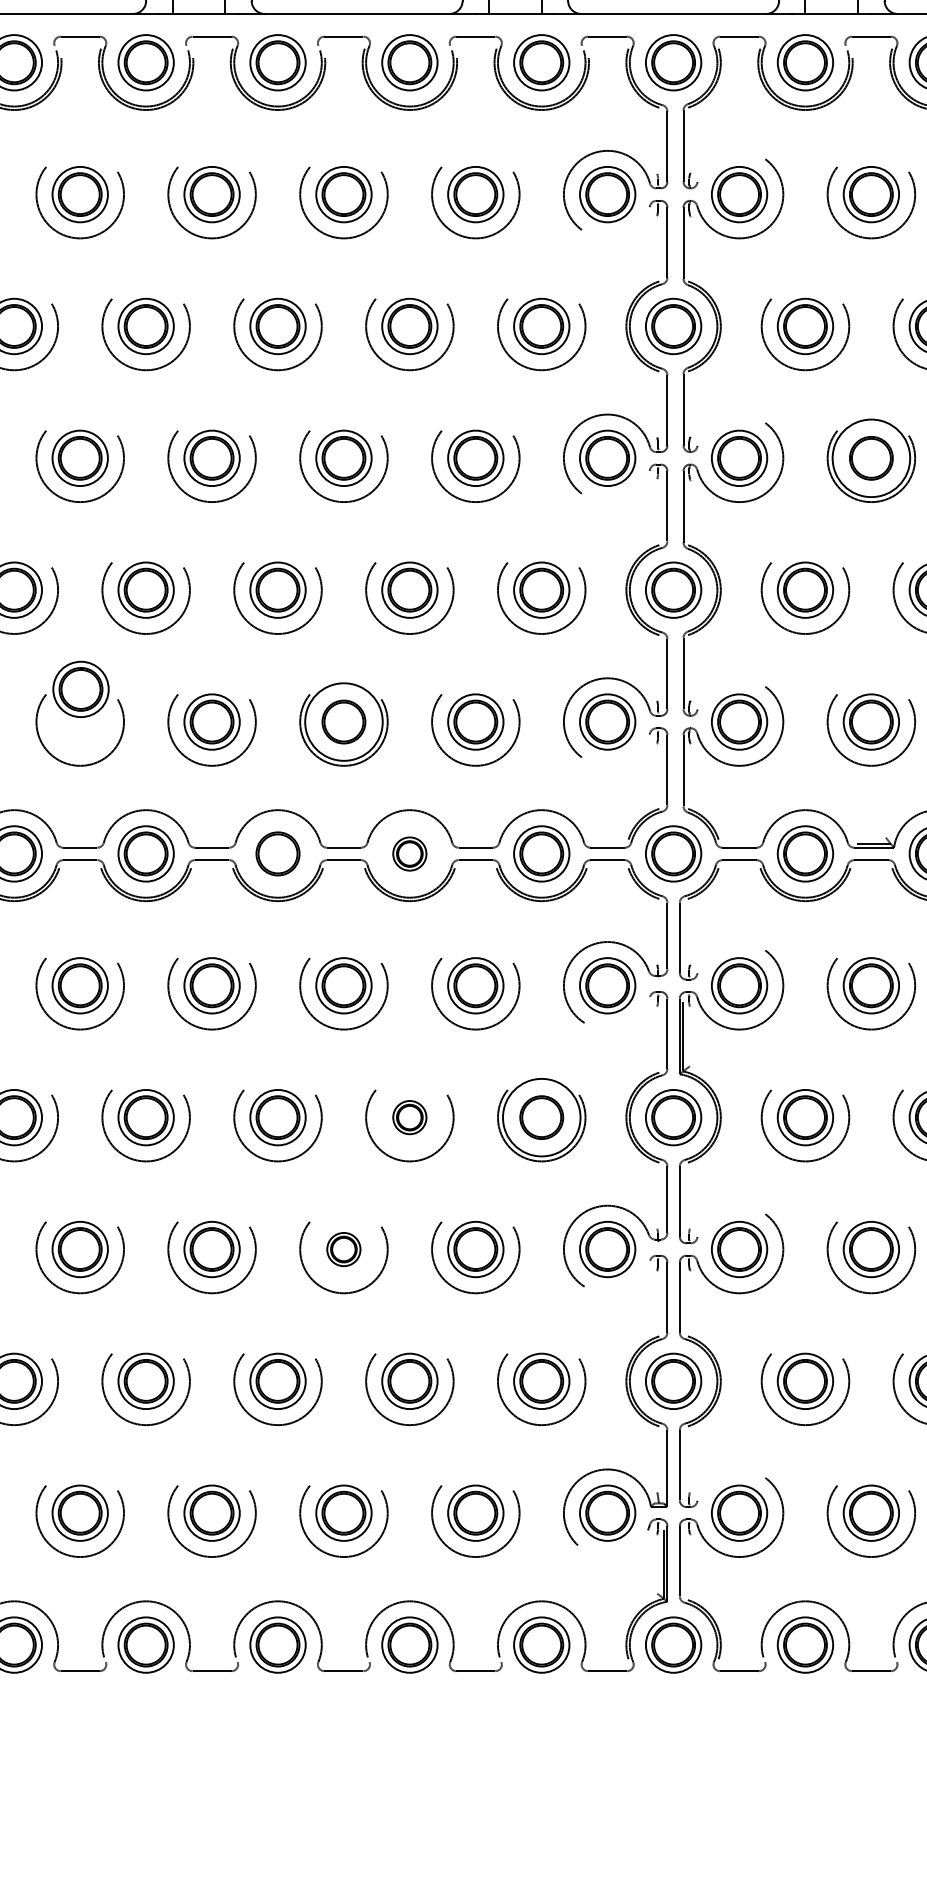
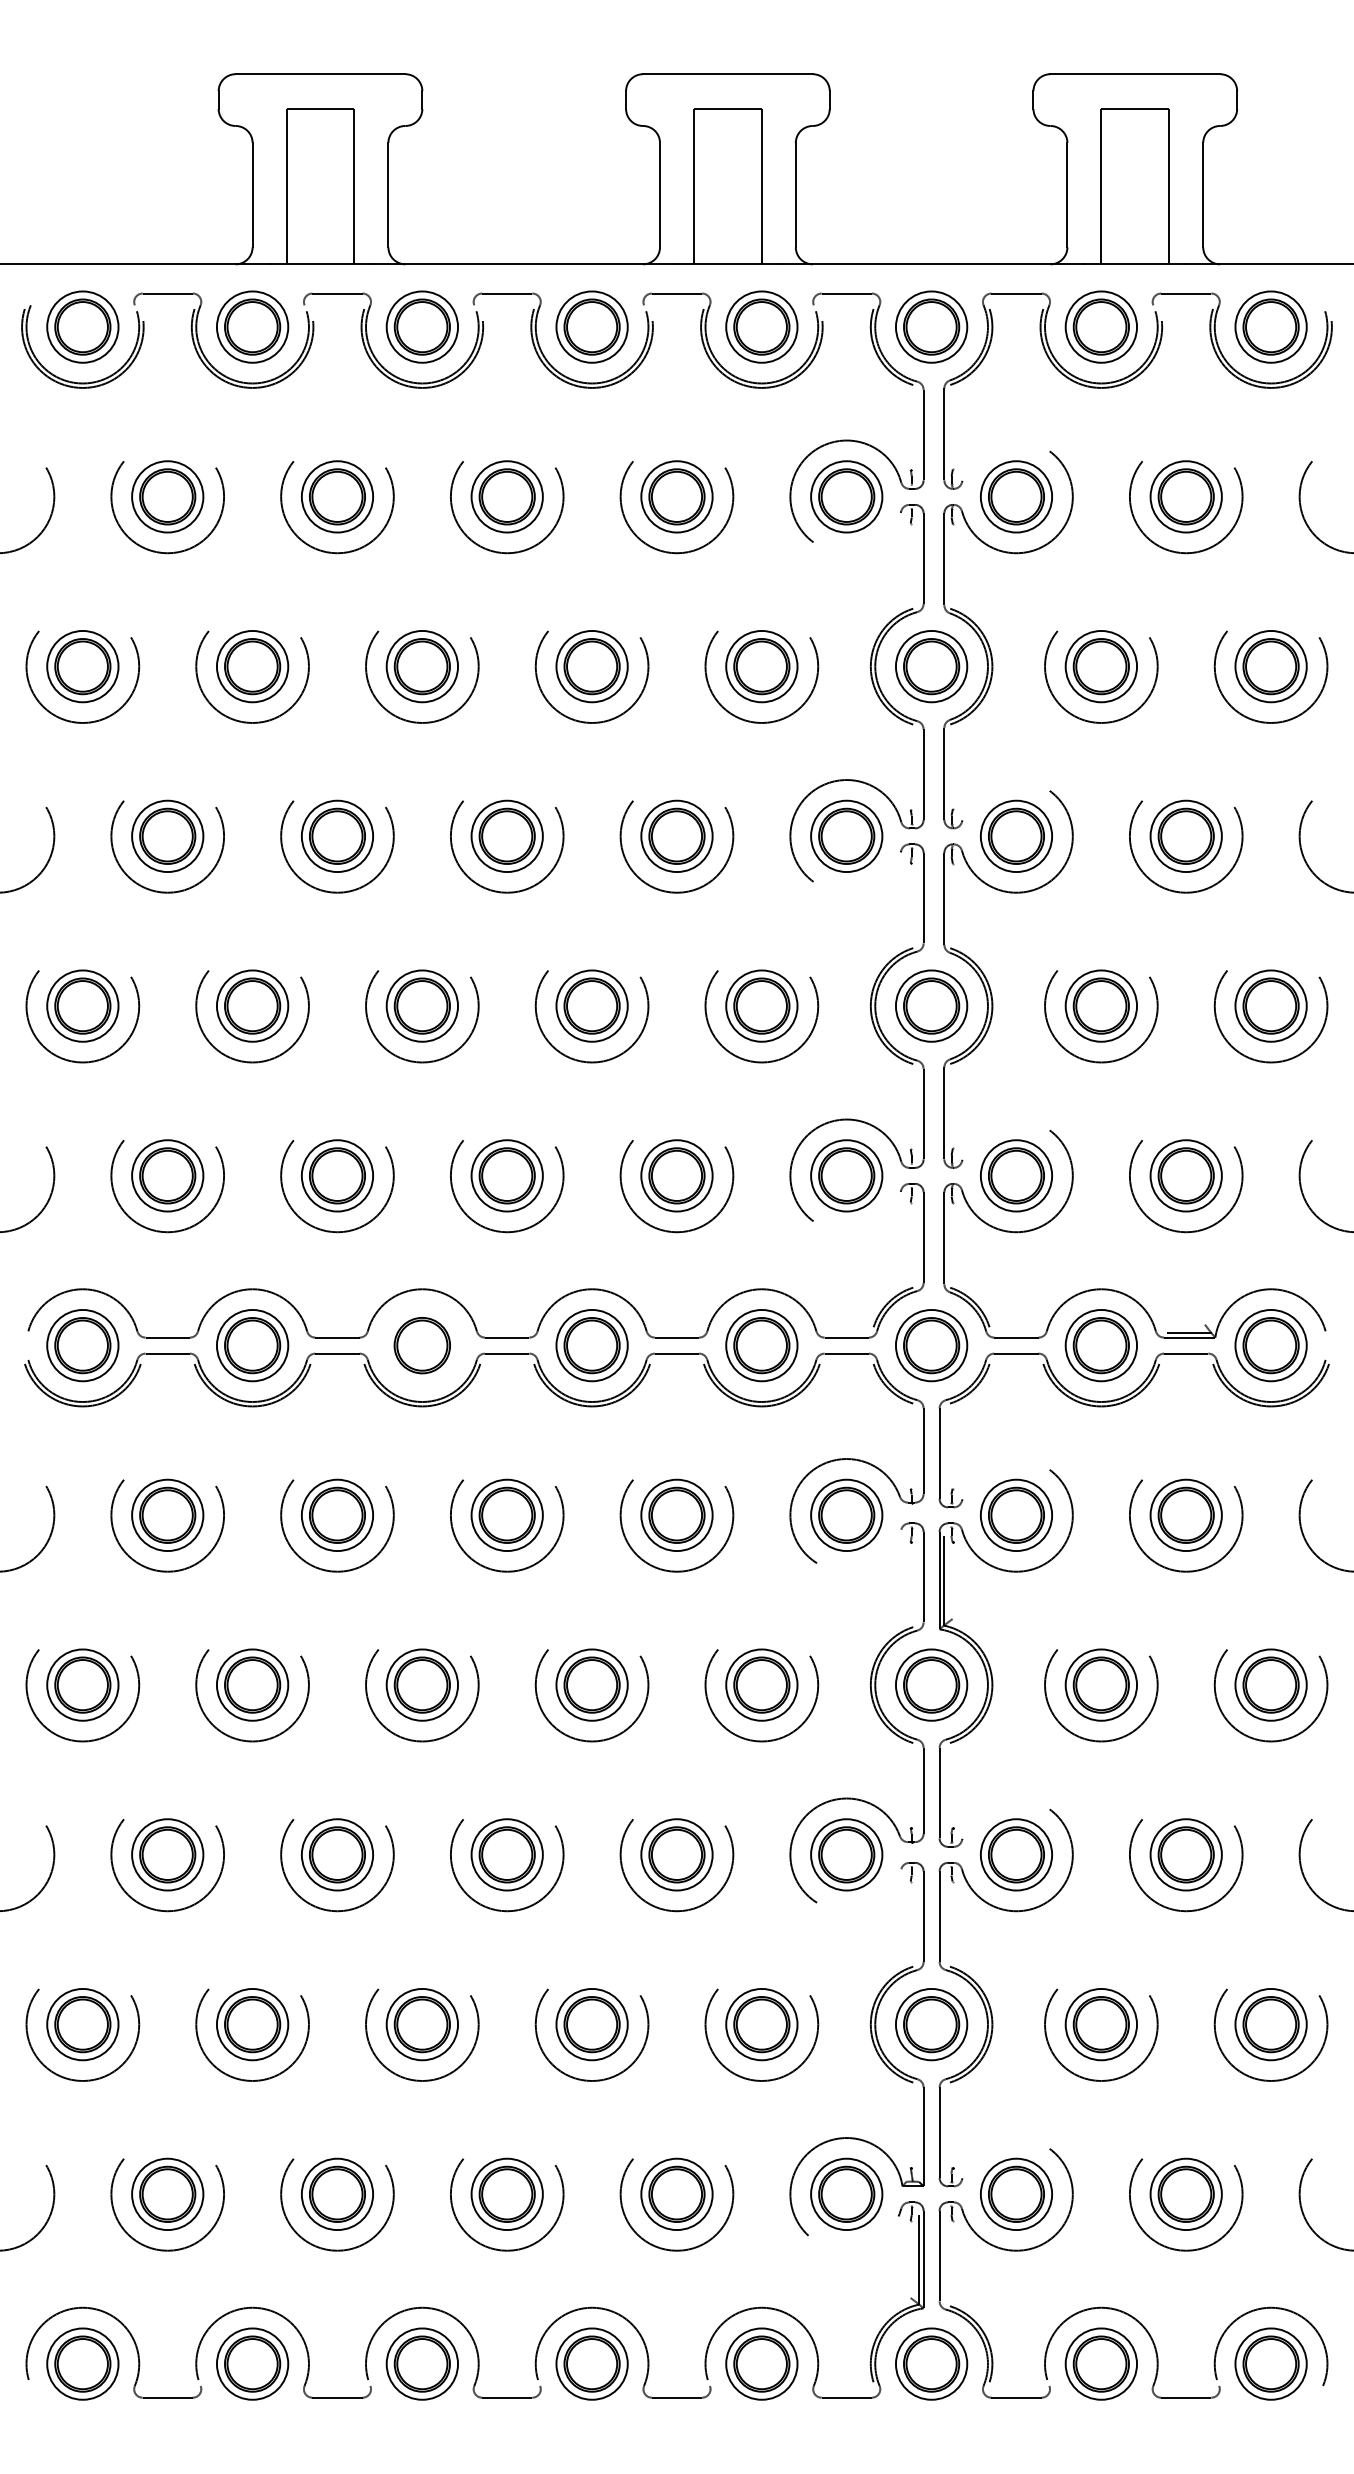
circle: (870, 458) -> (1185, 836), size x0.71
part: (80, 689) -> (167, 1175), moved
circle: (343, 721) -> (506, 1175), size x0.71
part: (409, 853) -> (591, 1345), size x1.67
part: (409, 1117) -> (591, 1684), size x1.67
circle: (541, 1117) -> (761, 1684), size x0.71
part: (343, 1249) -> (506, 1854), size x1.67

